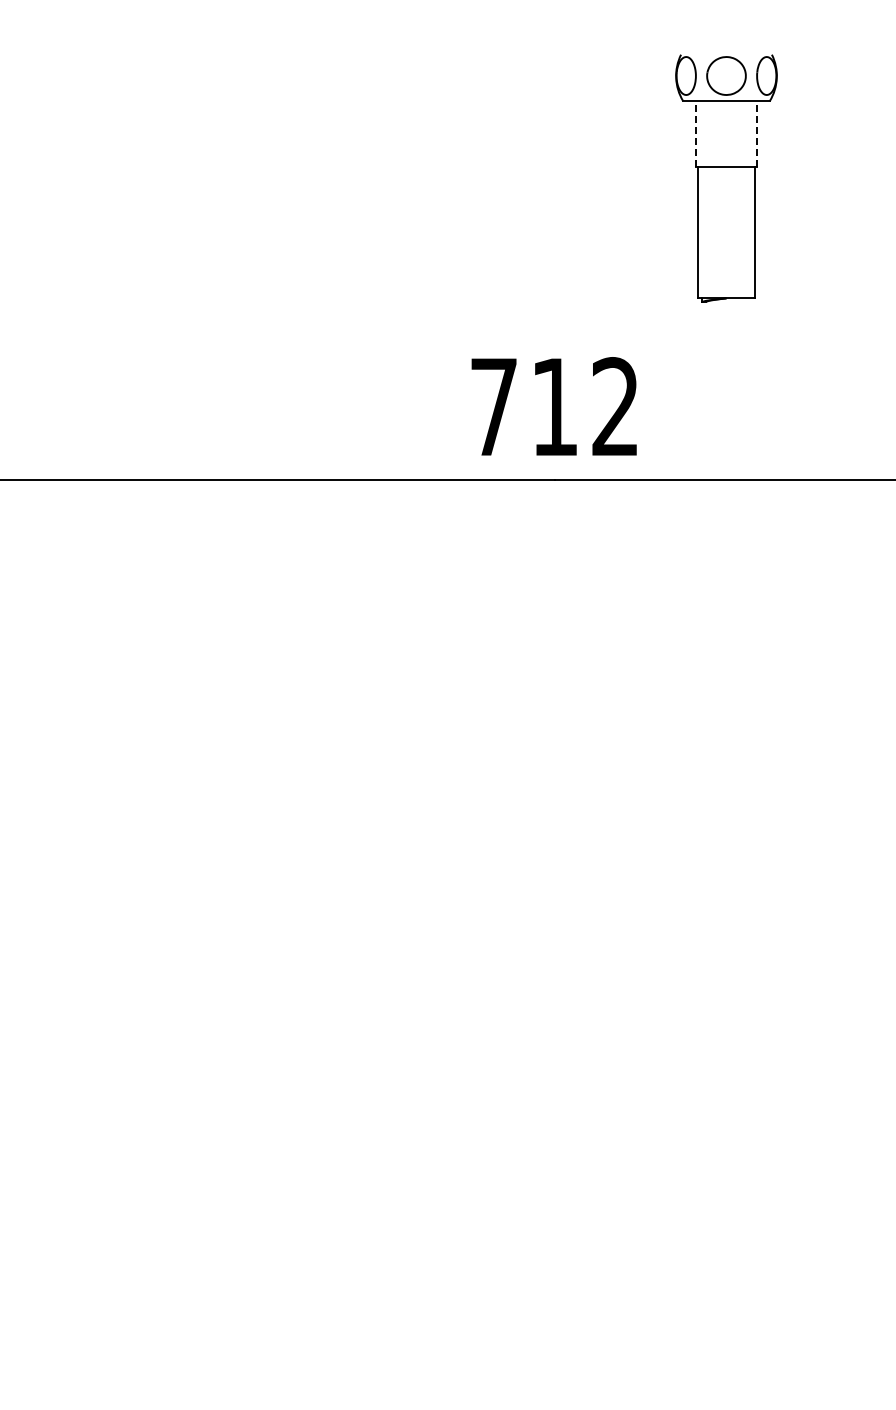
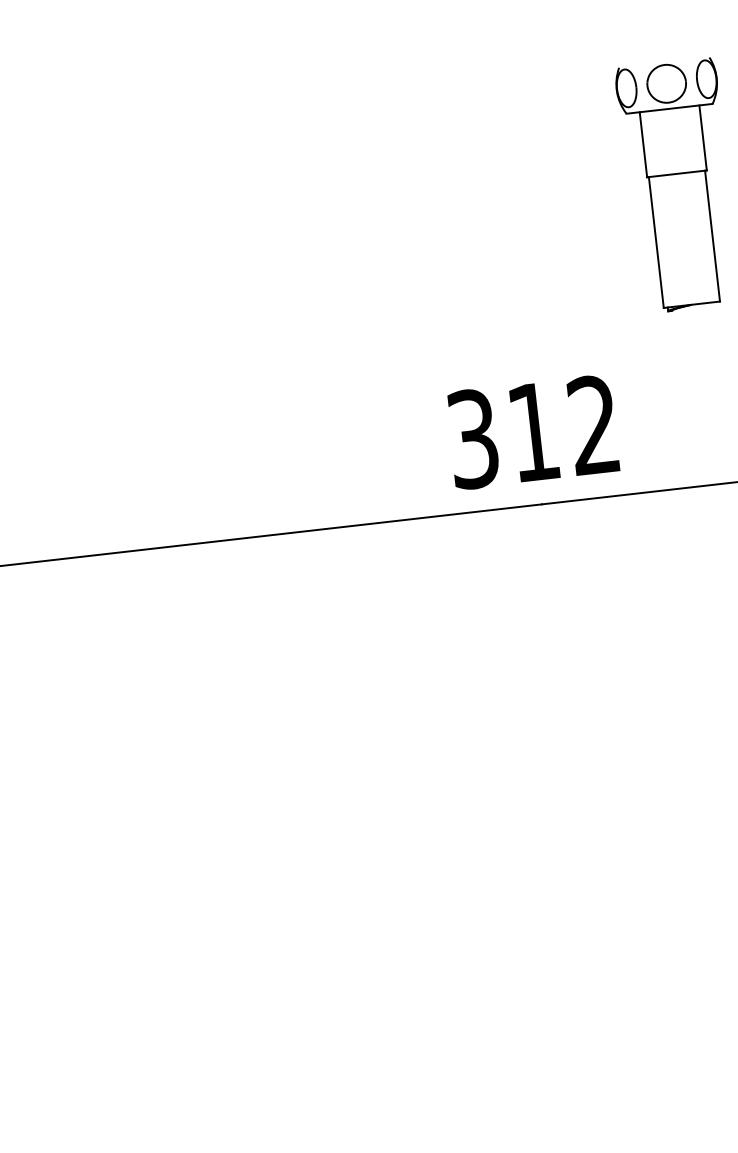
line: (696, 133) -> (643, 144), dashed -> solid
line: (756, 133) -> (703, 137), dashed -> solid
text: (493, 407) -> (472, 439), 712 -> 312

